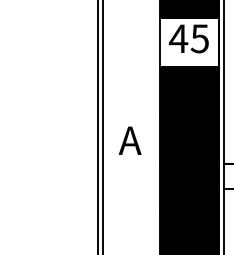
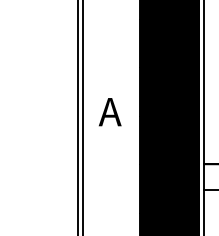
fill: (189, 42) -> (169, 42), added
text: (129, 140) -> (109, 111), moved

